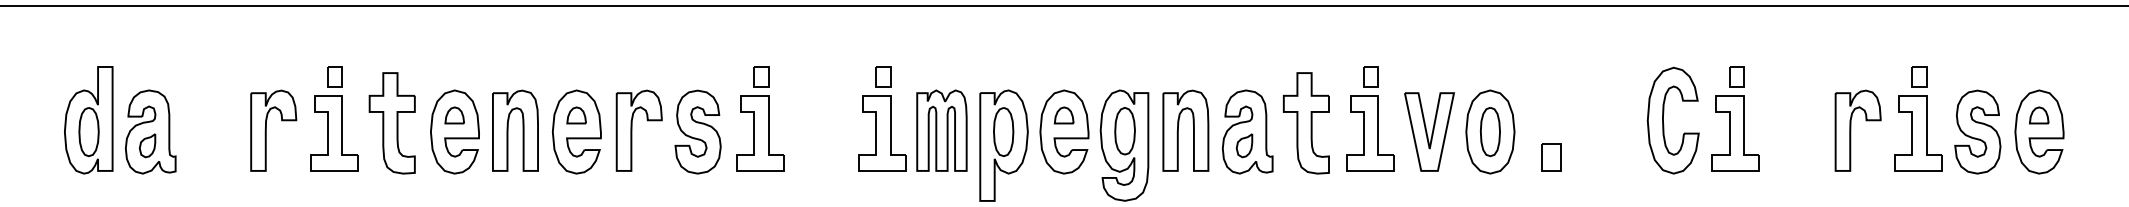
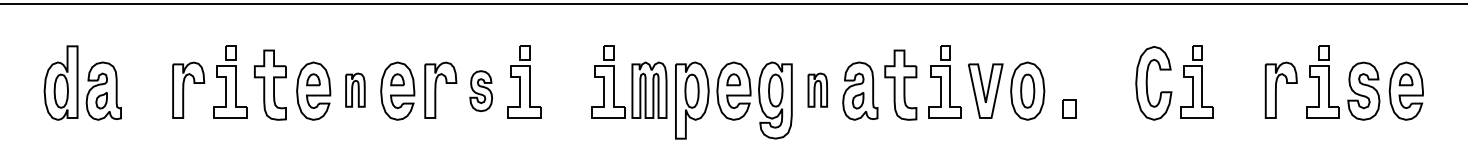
part: (515, 129) -> (355, 89), size x0.6
part: (1185, 129) -> (817, 89), size x0.6
part: (696, 131) -> (480, 90), size x0.7

